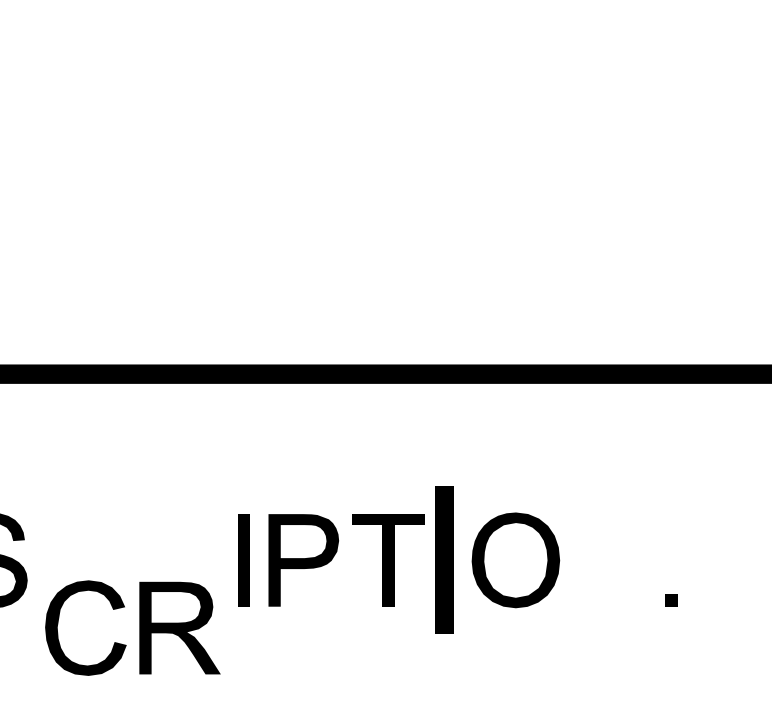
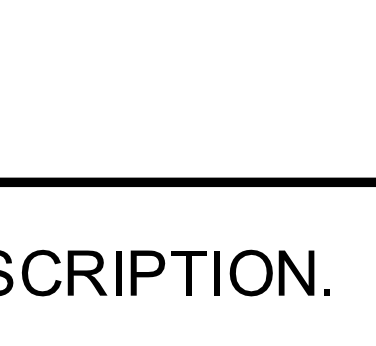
fill: (608, 559) -> (296, 272), added
part: (444, 561) -> (216, 273), size x0.62
part: (132, 626) -> (64, 272), moved

